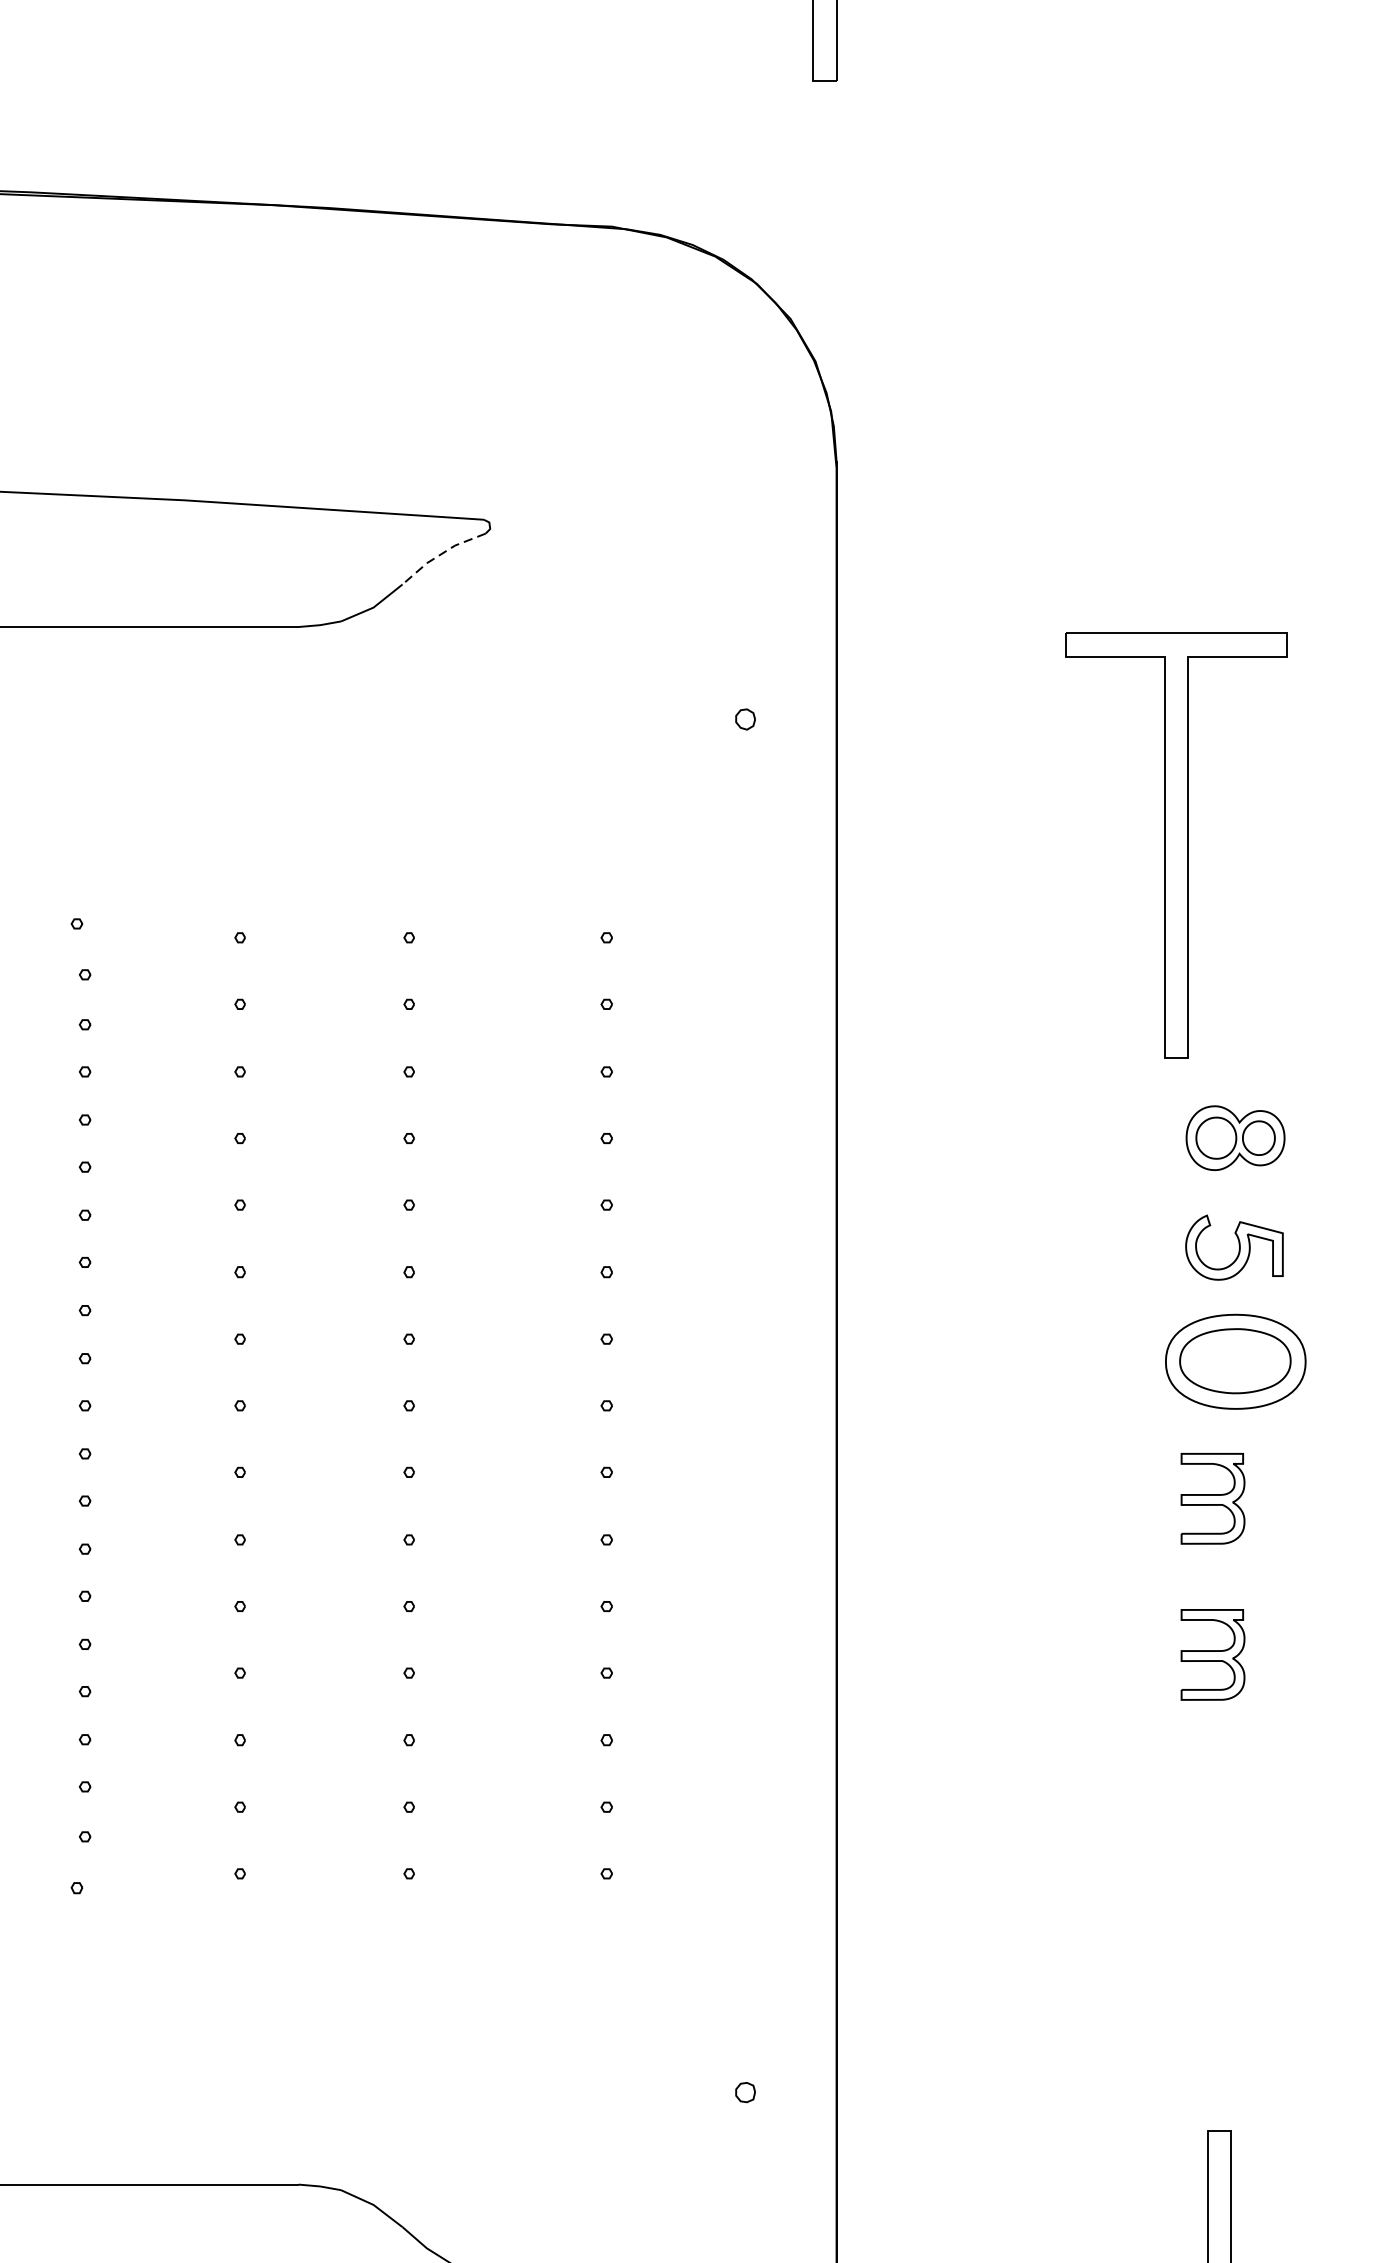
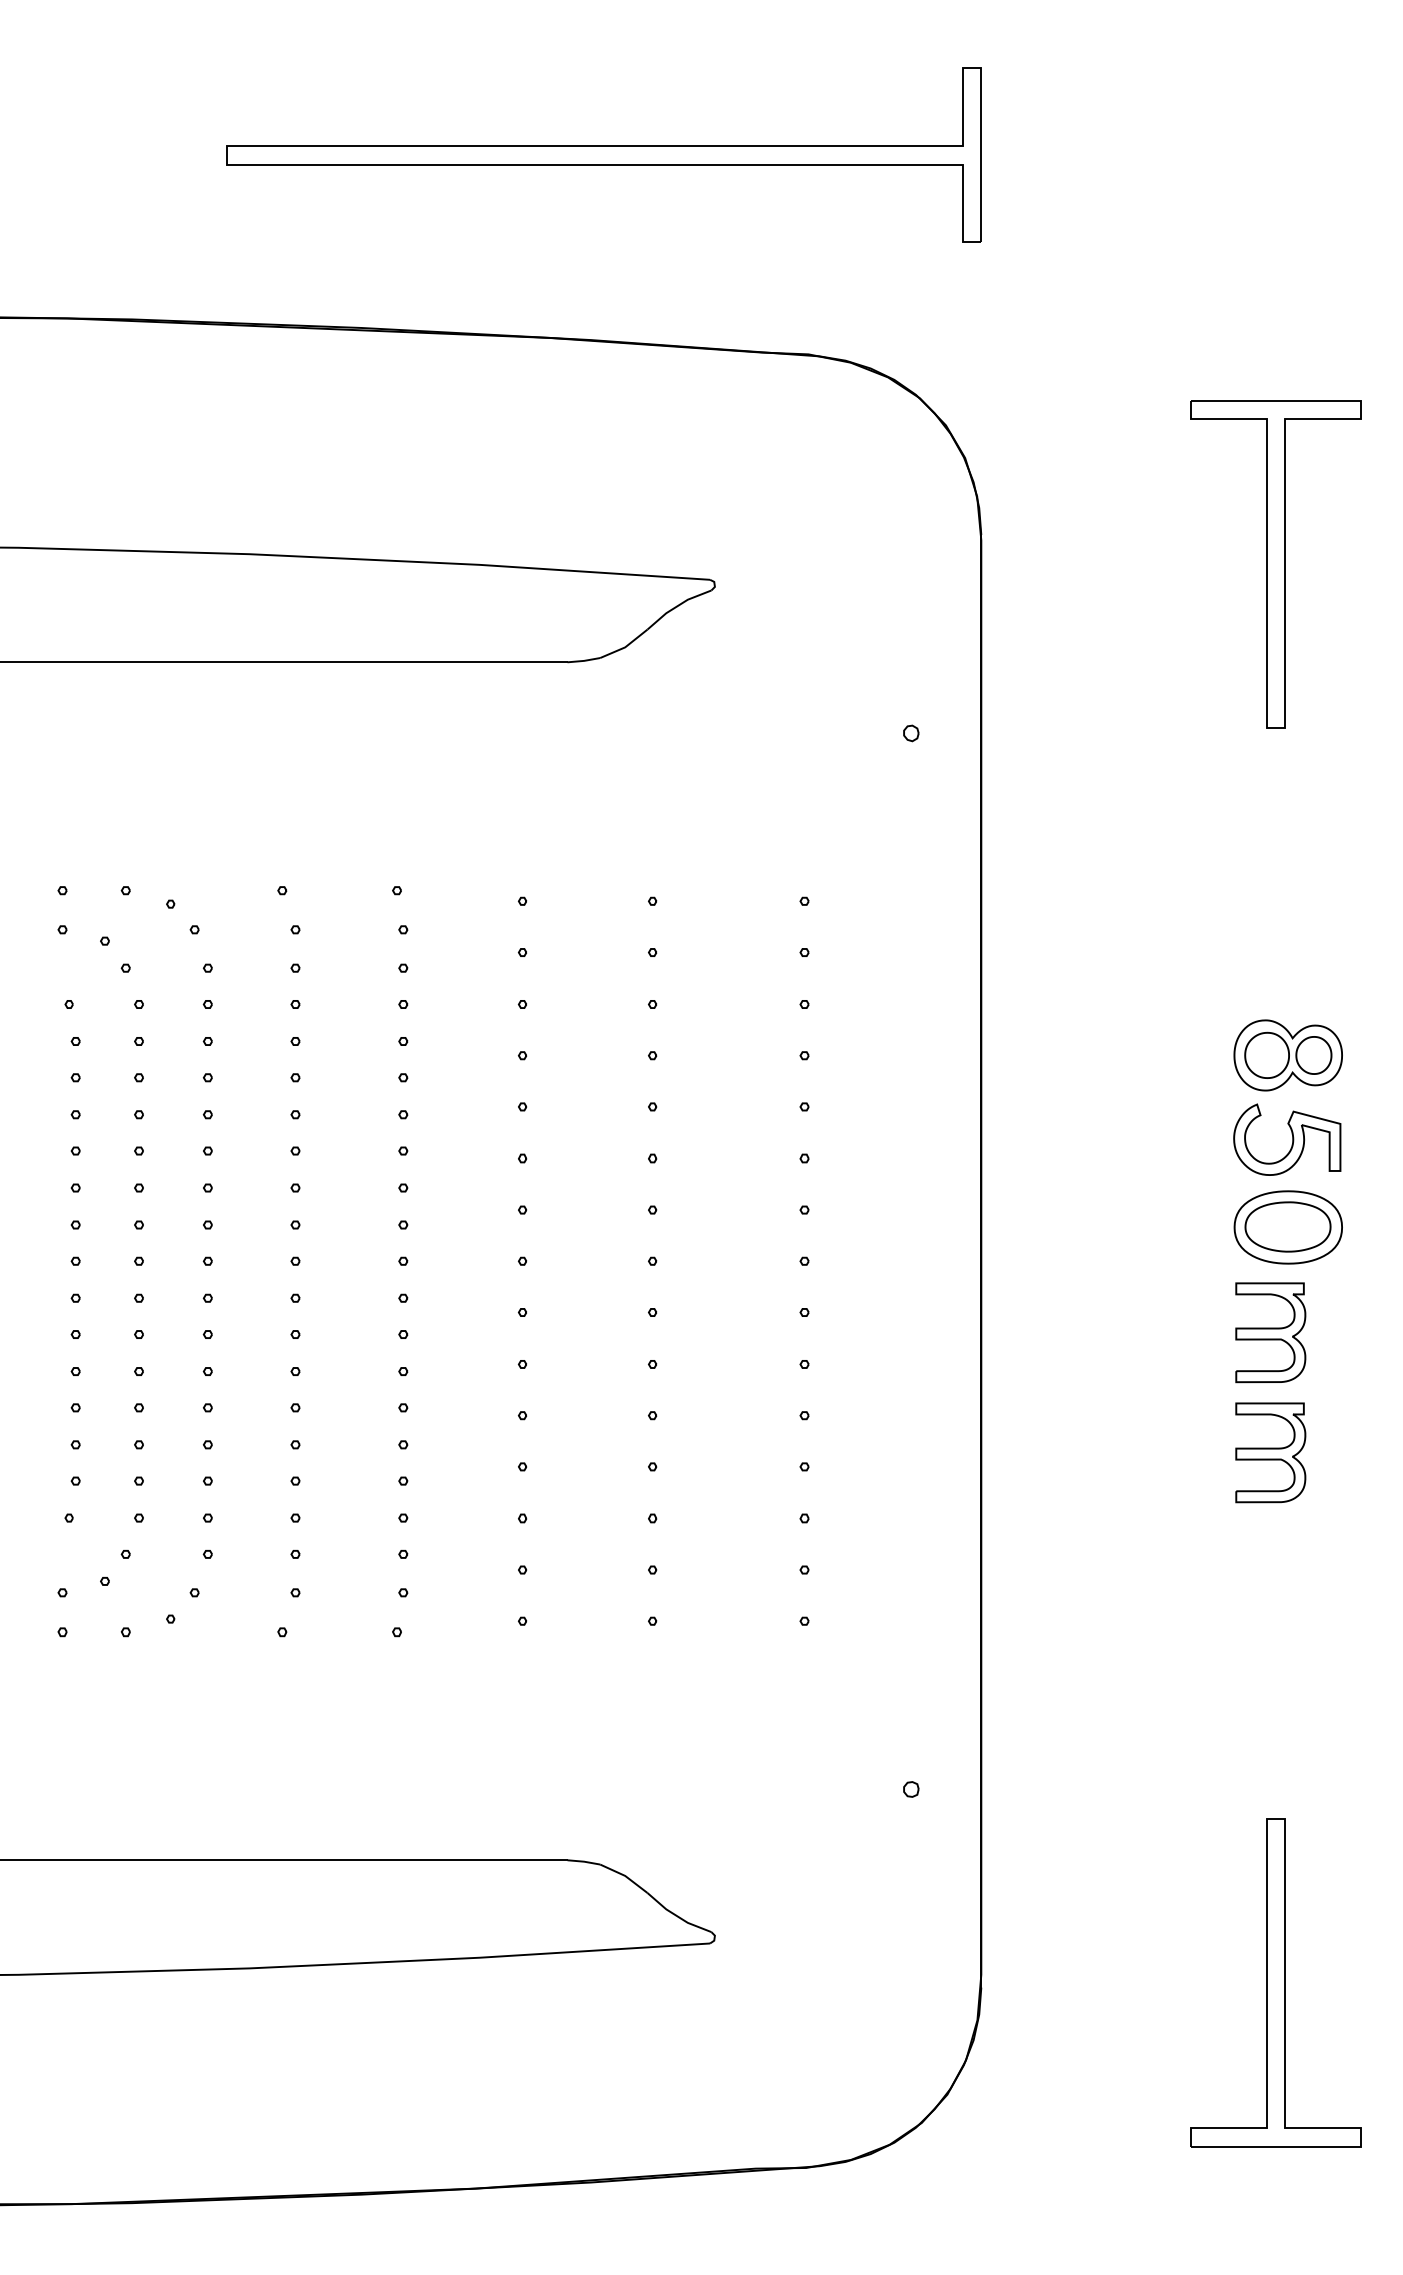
line: (441, 554) -> (677, 606), dashed -> solid
part: (1176, 845) -> (1275, 564), moved
part: (1234, 1138) -> (1287, 1055), size x1.43
part: (1234, 1247) -> (1287, 1139), size x1.43
part: (1212, 1498) -> (1270, 1332), size x1.43
part: (1212, 1654) -> (1270, 1452), size x1.43

